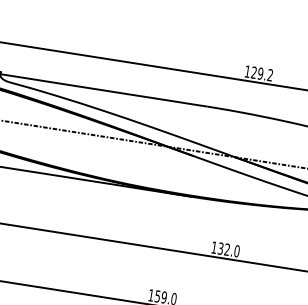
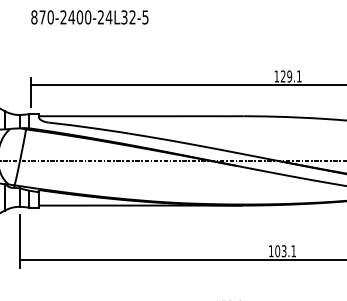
text: (269, 75) -> (298, 76), 129.2 -> 129.1
text: (228, 250) -> (285, 251), 132.0 -> 103.1

